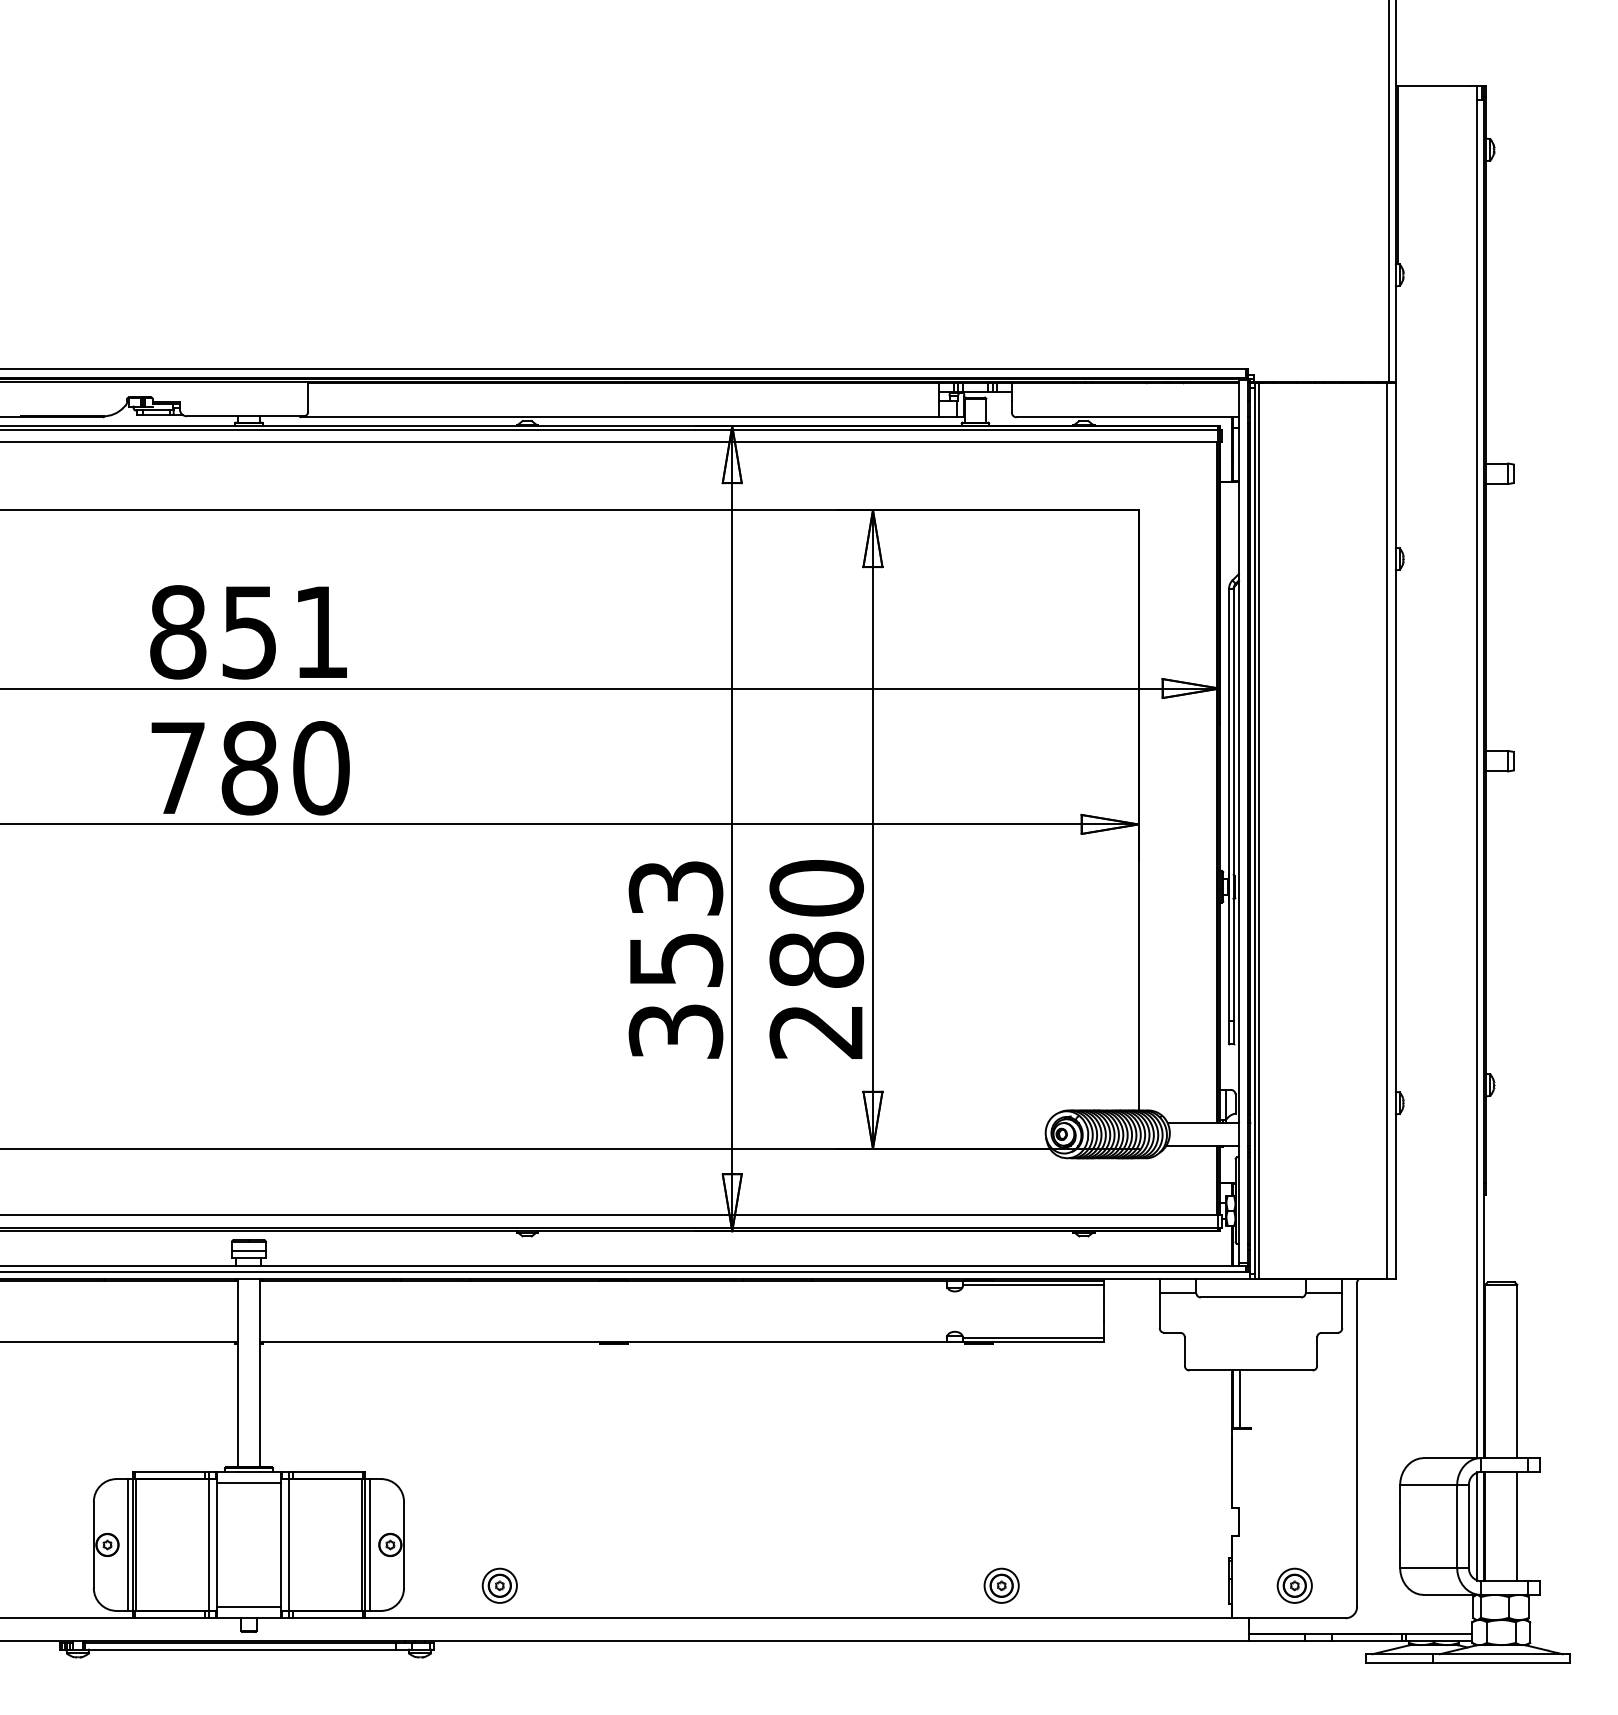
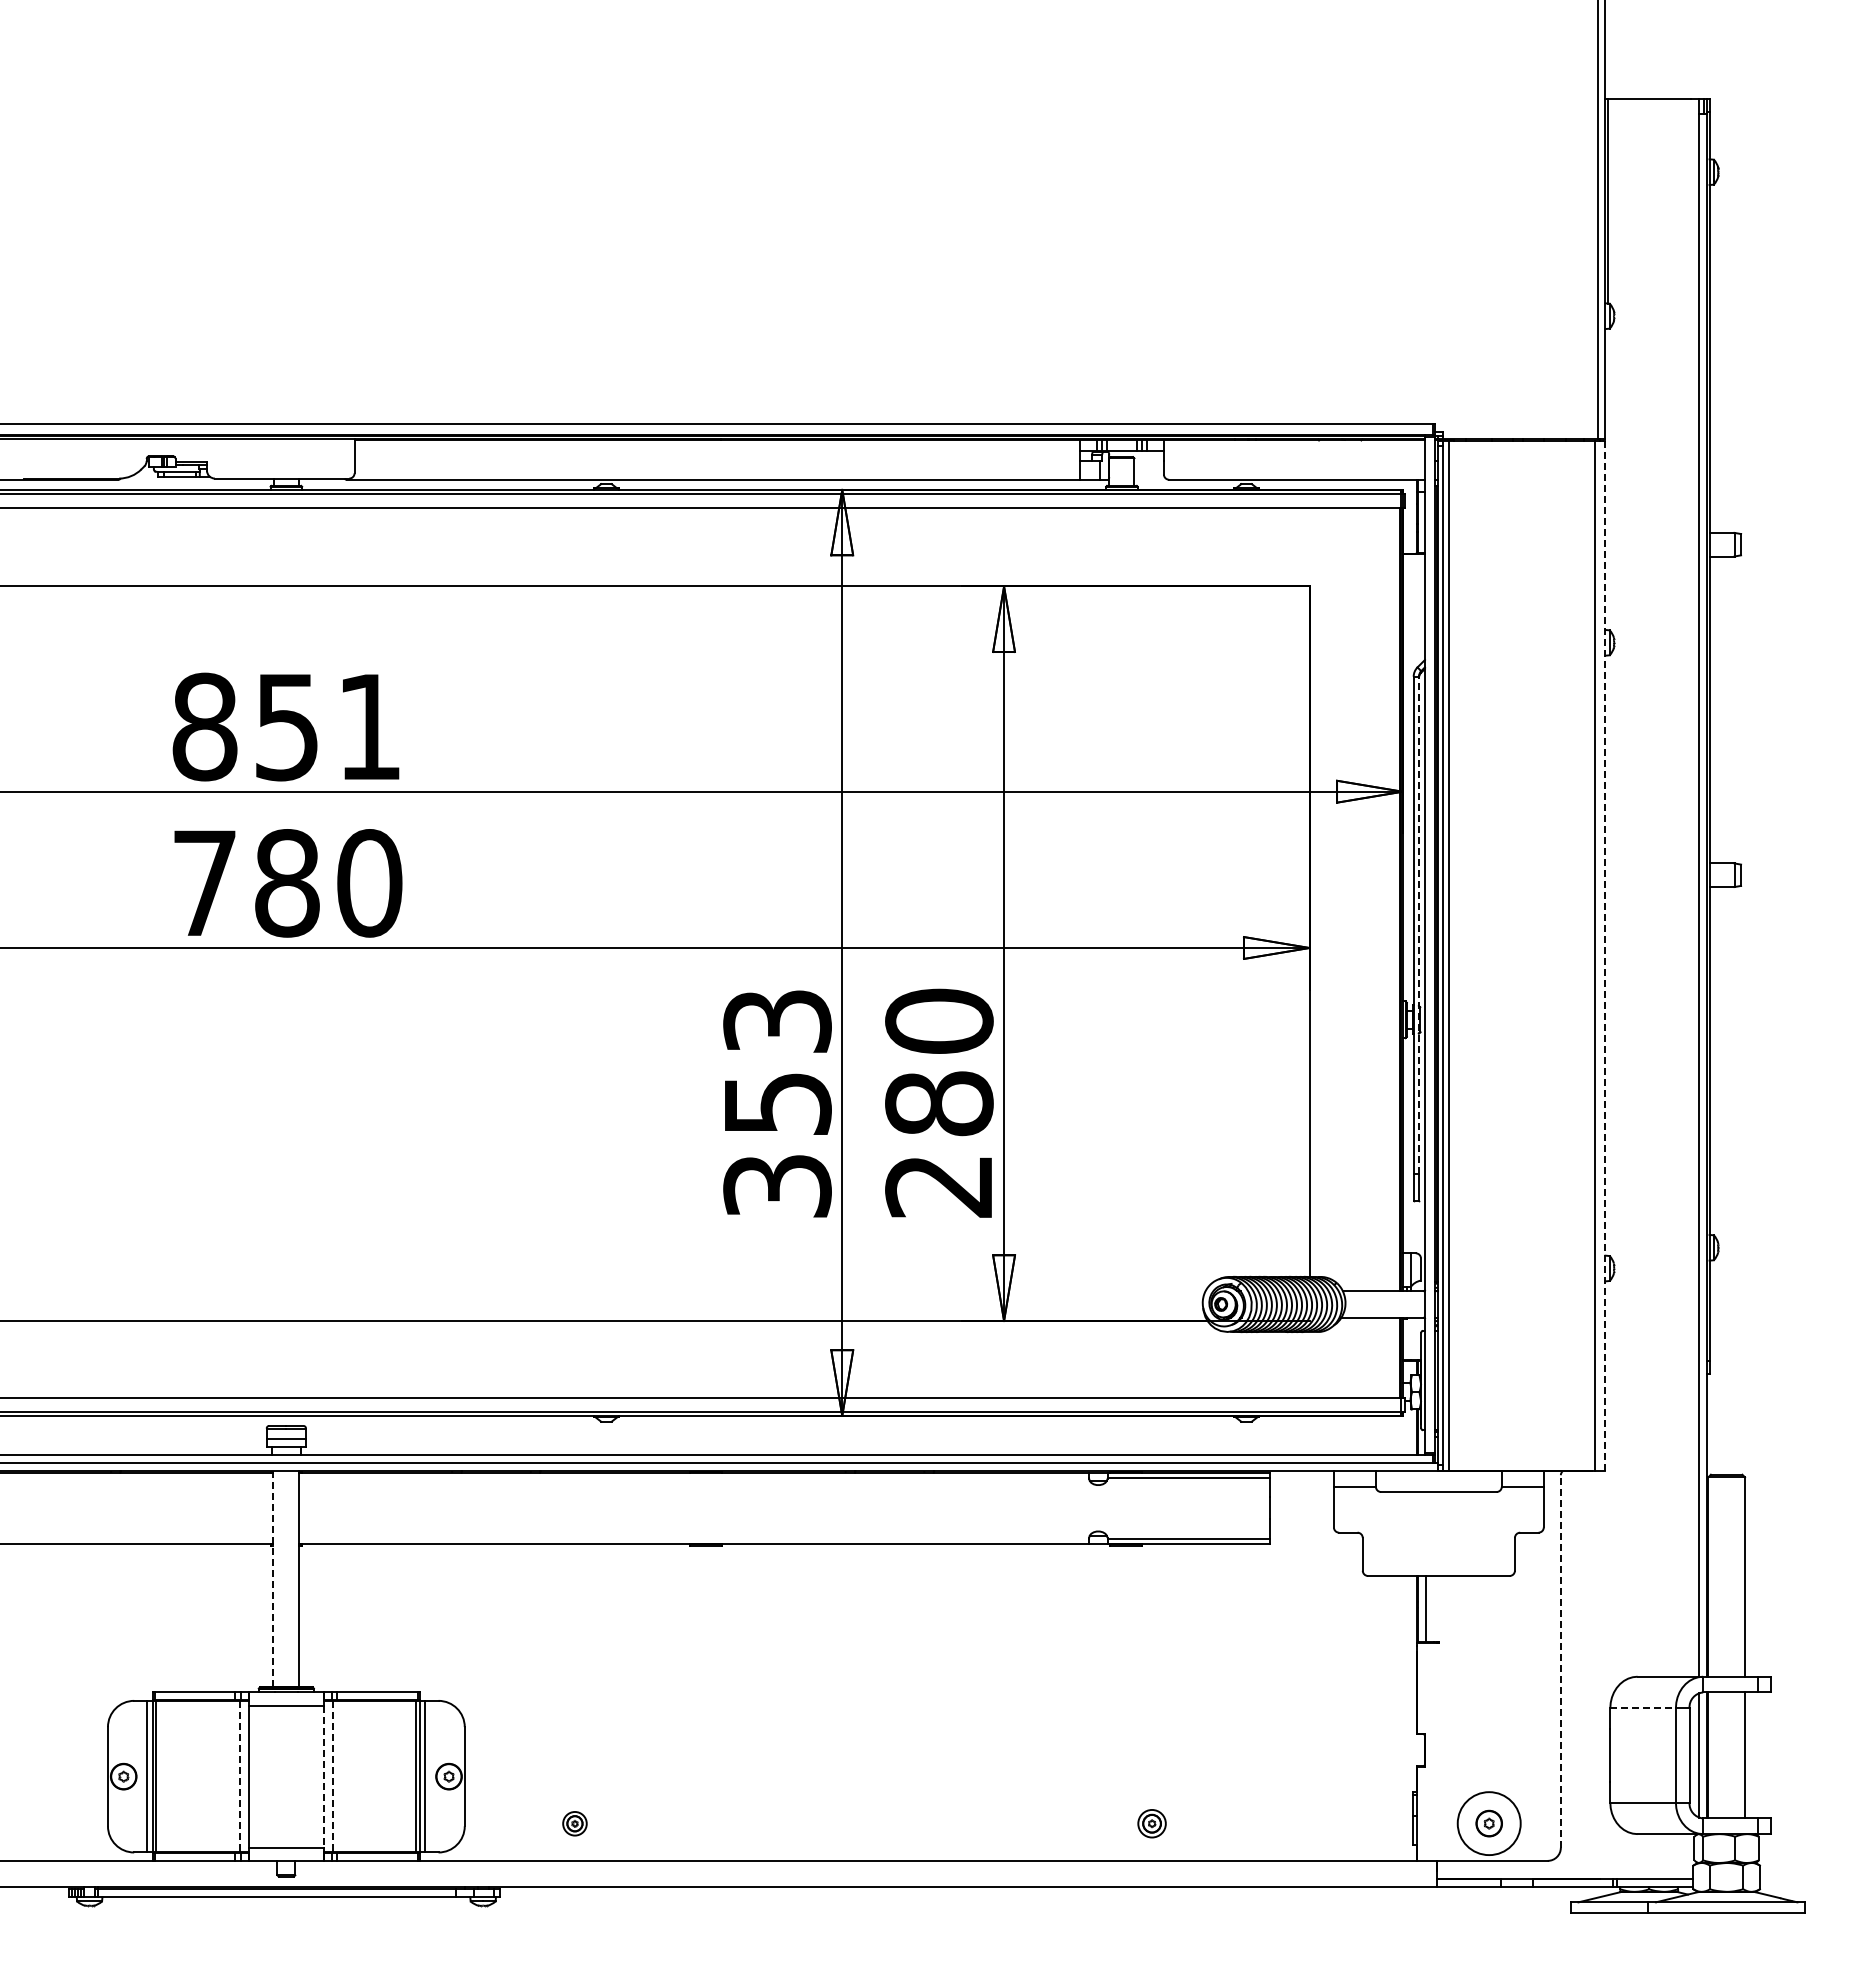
line: (1233, 804) -> (1418, 924), solid -> dashed
line: (1395, 830) -> (1605, 955), solid -> dashed
line: (237, 1373) -> (273, 1579), solid -> dashed
line: (1356, 1444) -> (1560, 1661), solid -> dashed
line: (1428, 1485) -> (1643, 1708), solid -> dashed
line: (208, 1544) -> (239, 1776), solid -> dashed
line: (289, 1544) -> (332, 1776), solid -> dashed
line: (281, 1545) -> (323, 1777), solid -> dashed
part: (499, 1585) -> (574, 1823), size x0.6
part: (1001, 1585) -> (1151, 1823), size x0.7
circle: (1294, 1585) -> (1488, 1823), size x1.6

